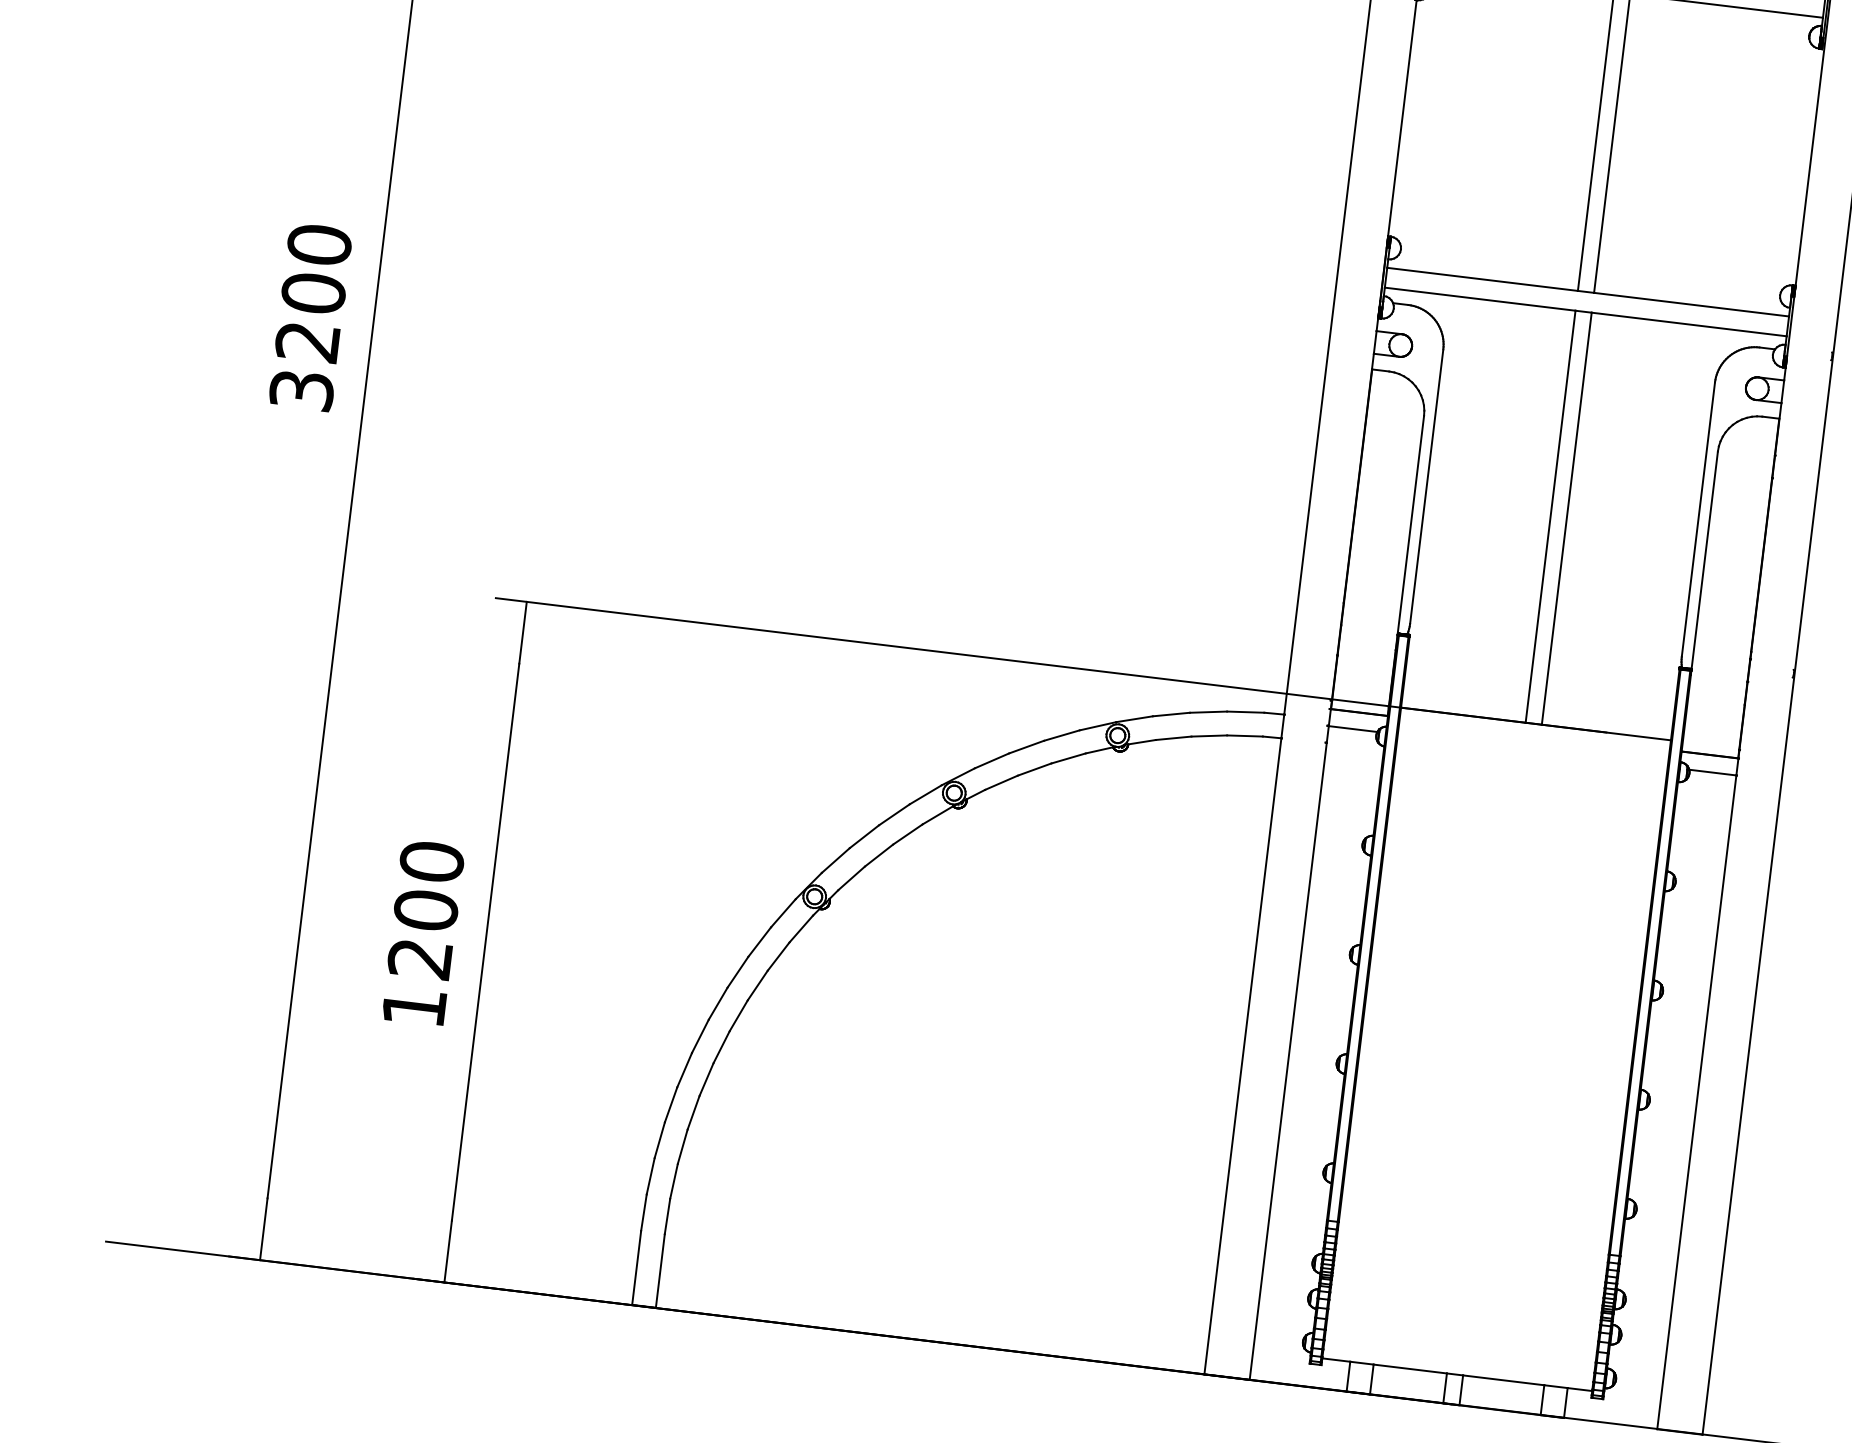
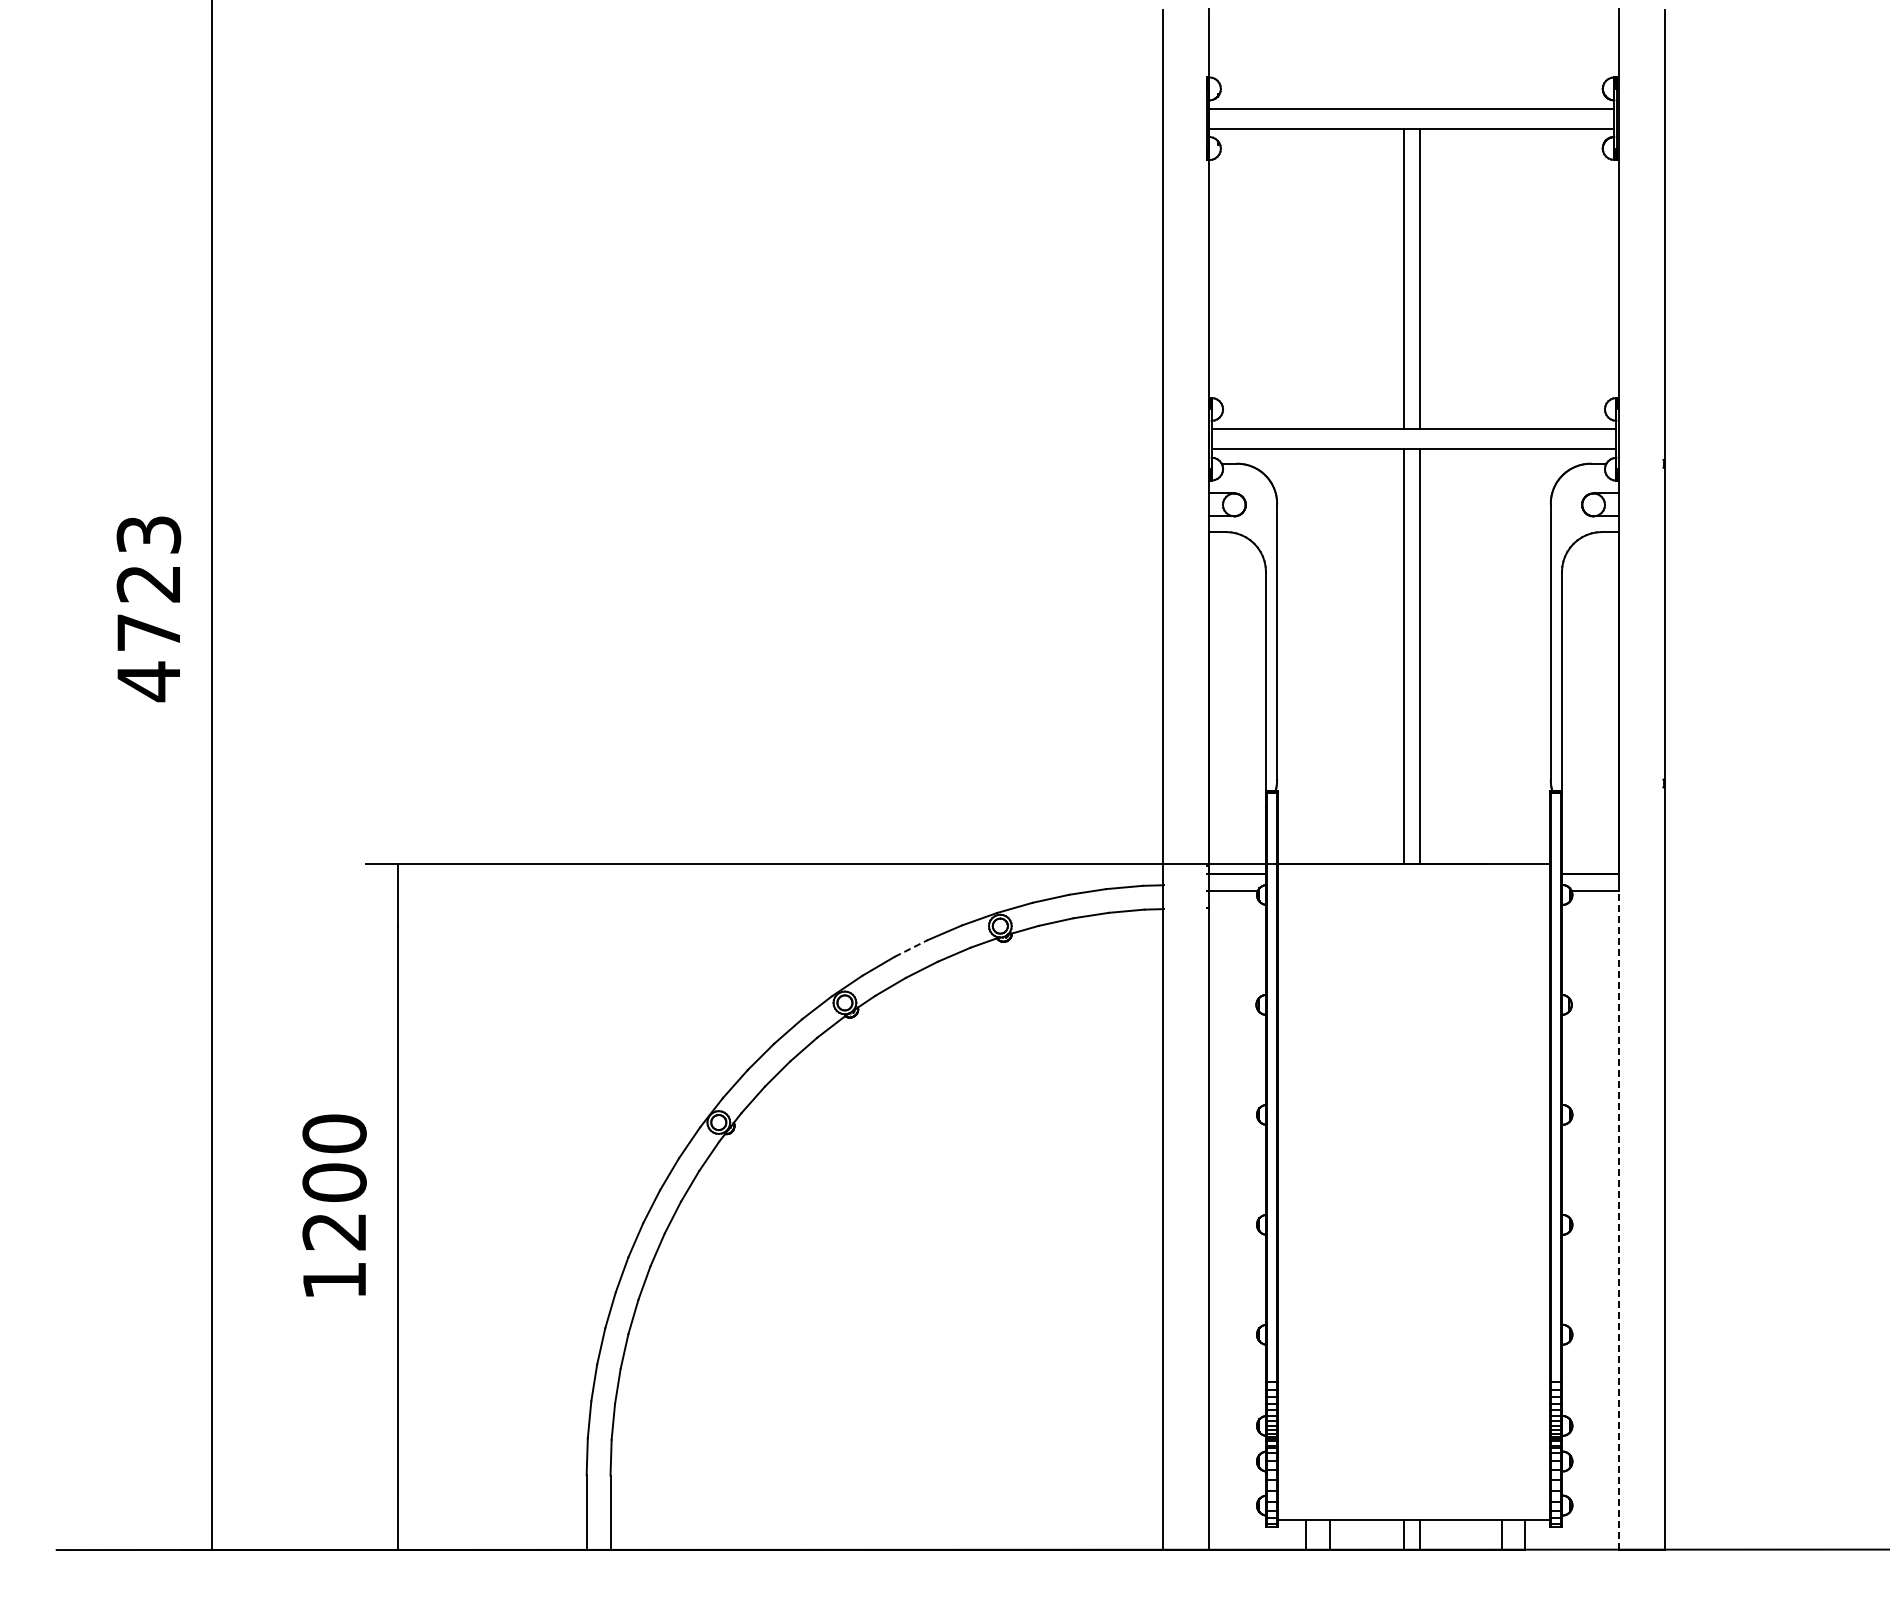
text: (310, 317) -> (148, 608), 3200 -> 4723
line: (1026, 747) -> (911, 948), solid -> dashed
line: (1697, 1102) -> (1619, 1220), solid -> dashed

